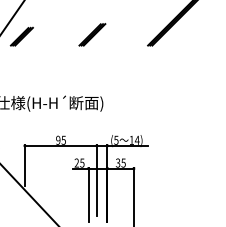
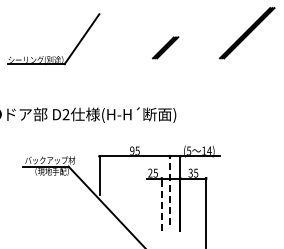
part: (21, 36) -> (96, 49), removed
line: (96, 180) -> (169, 190), solid -> dashed
line: (88, 195) -> (161, 204), solid -> dashed

